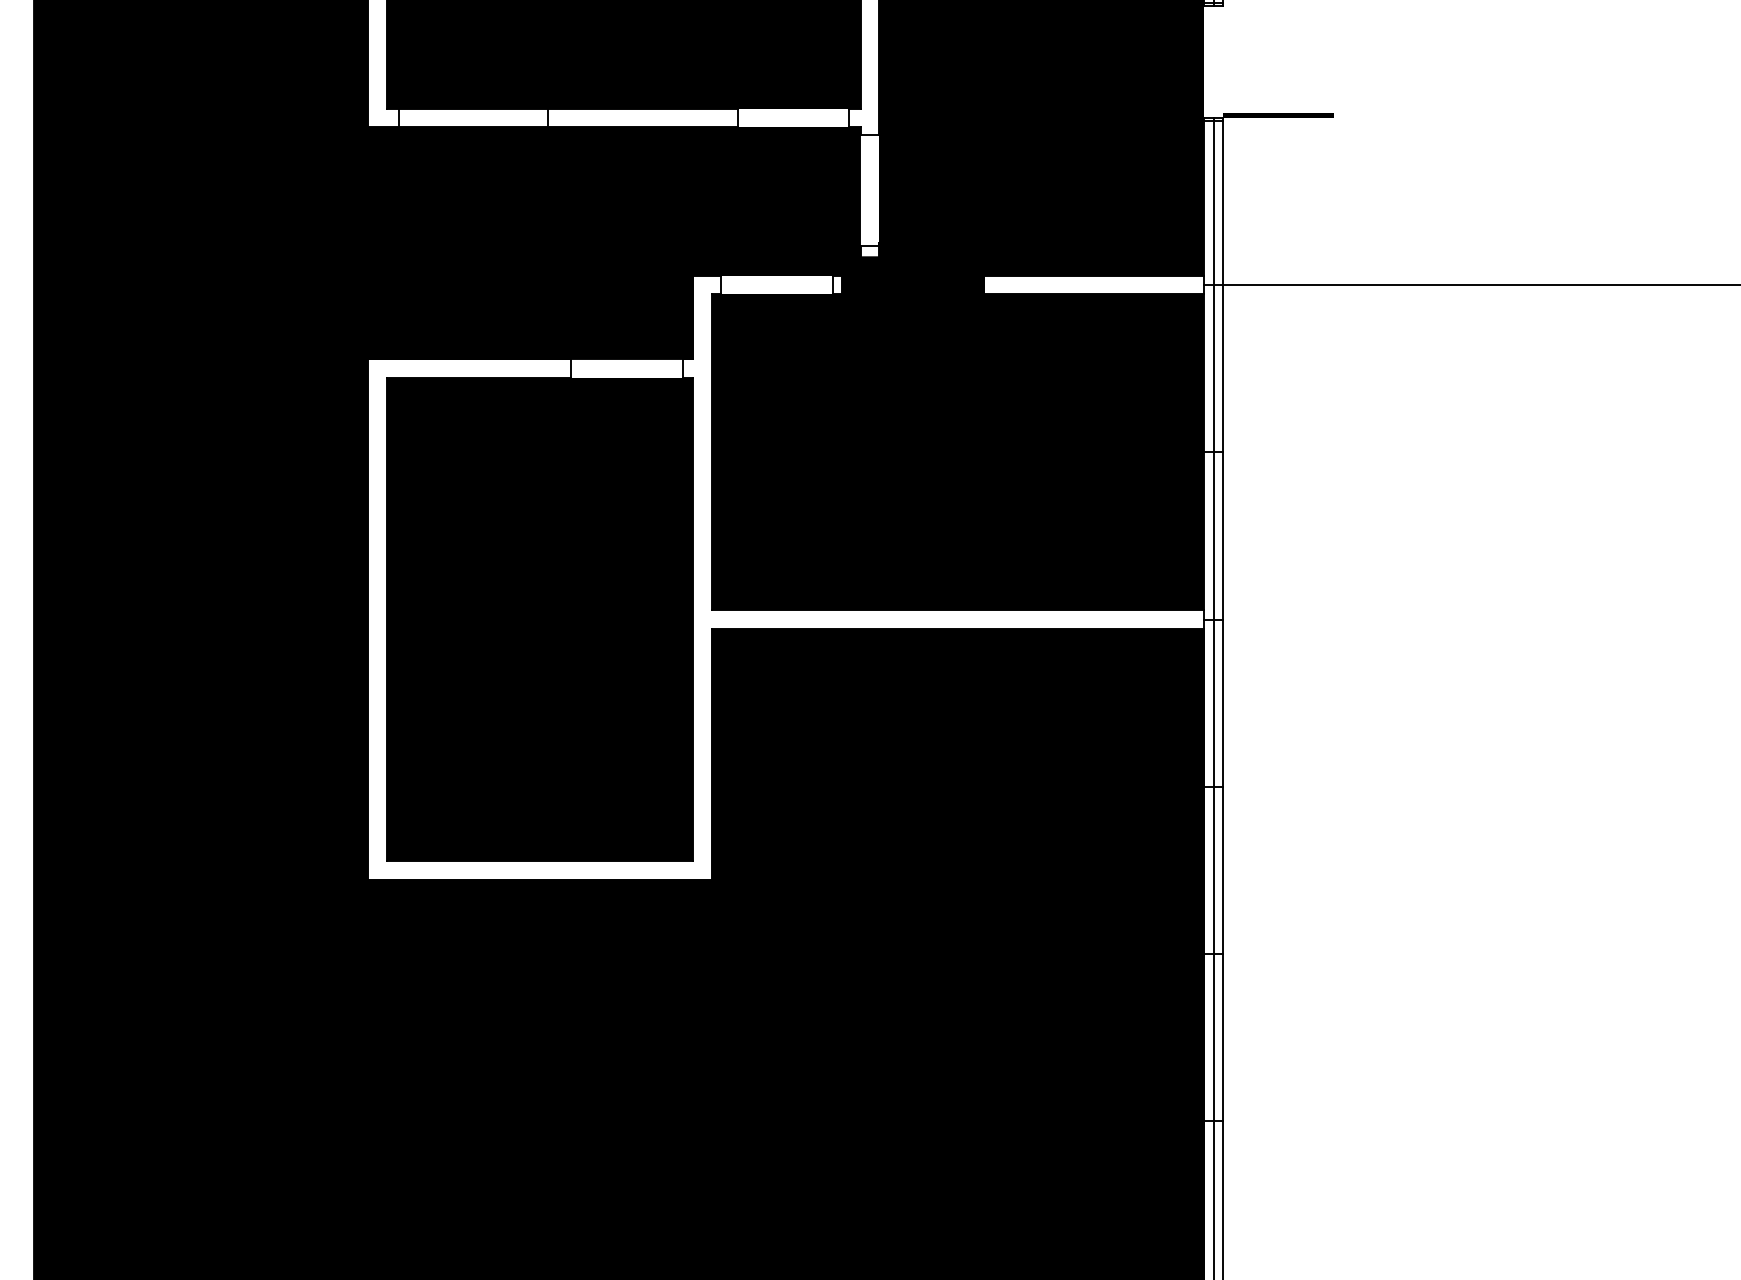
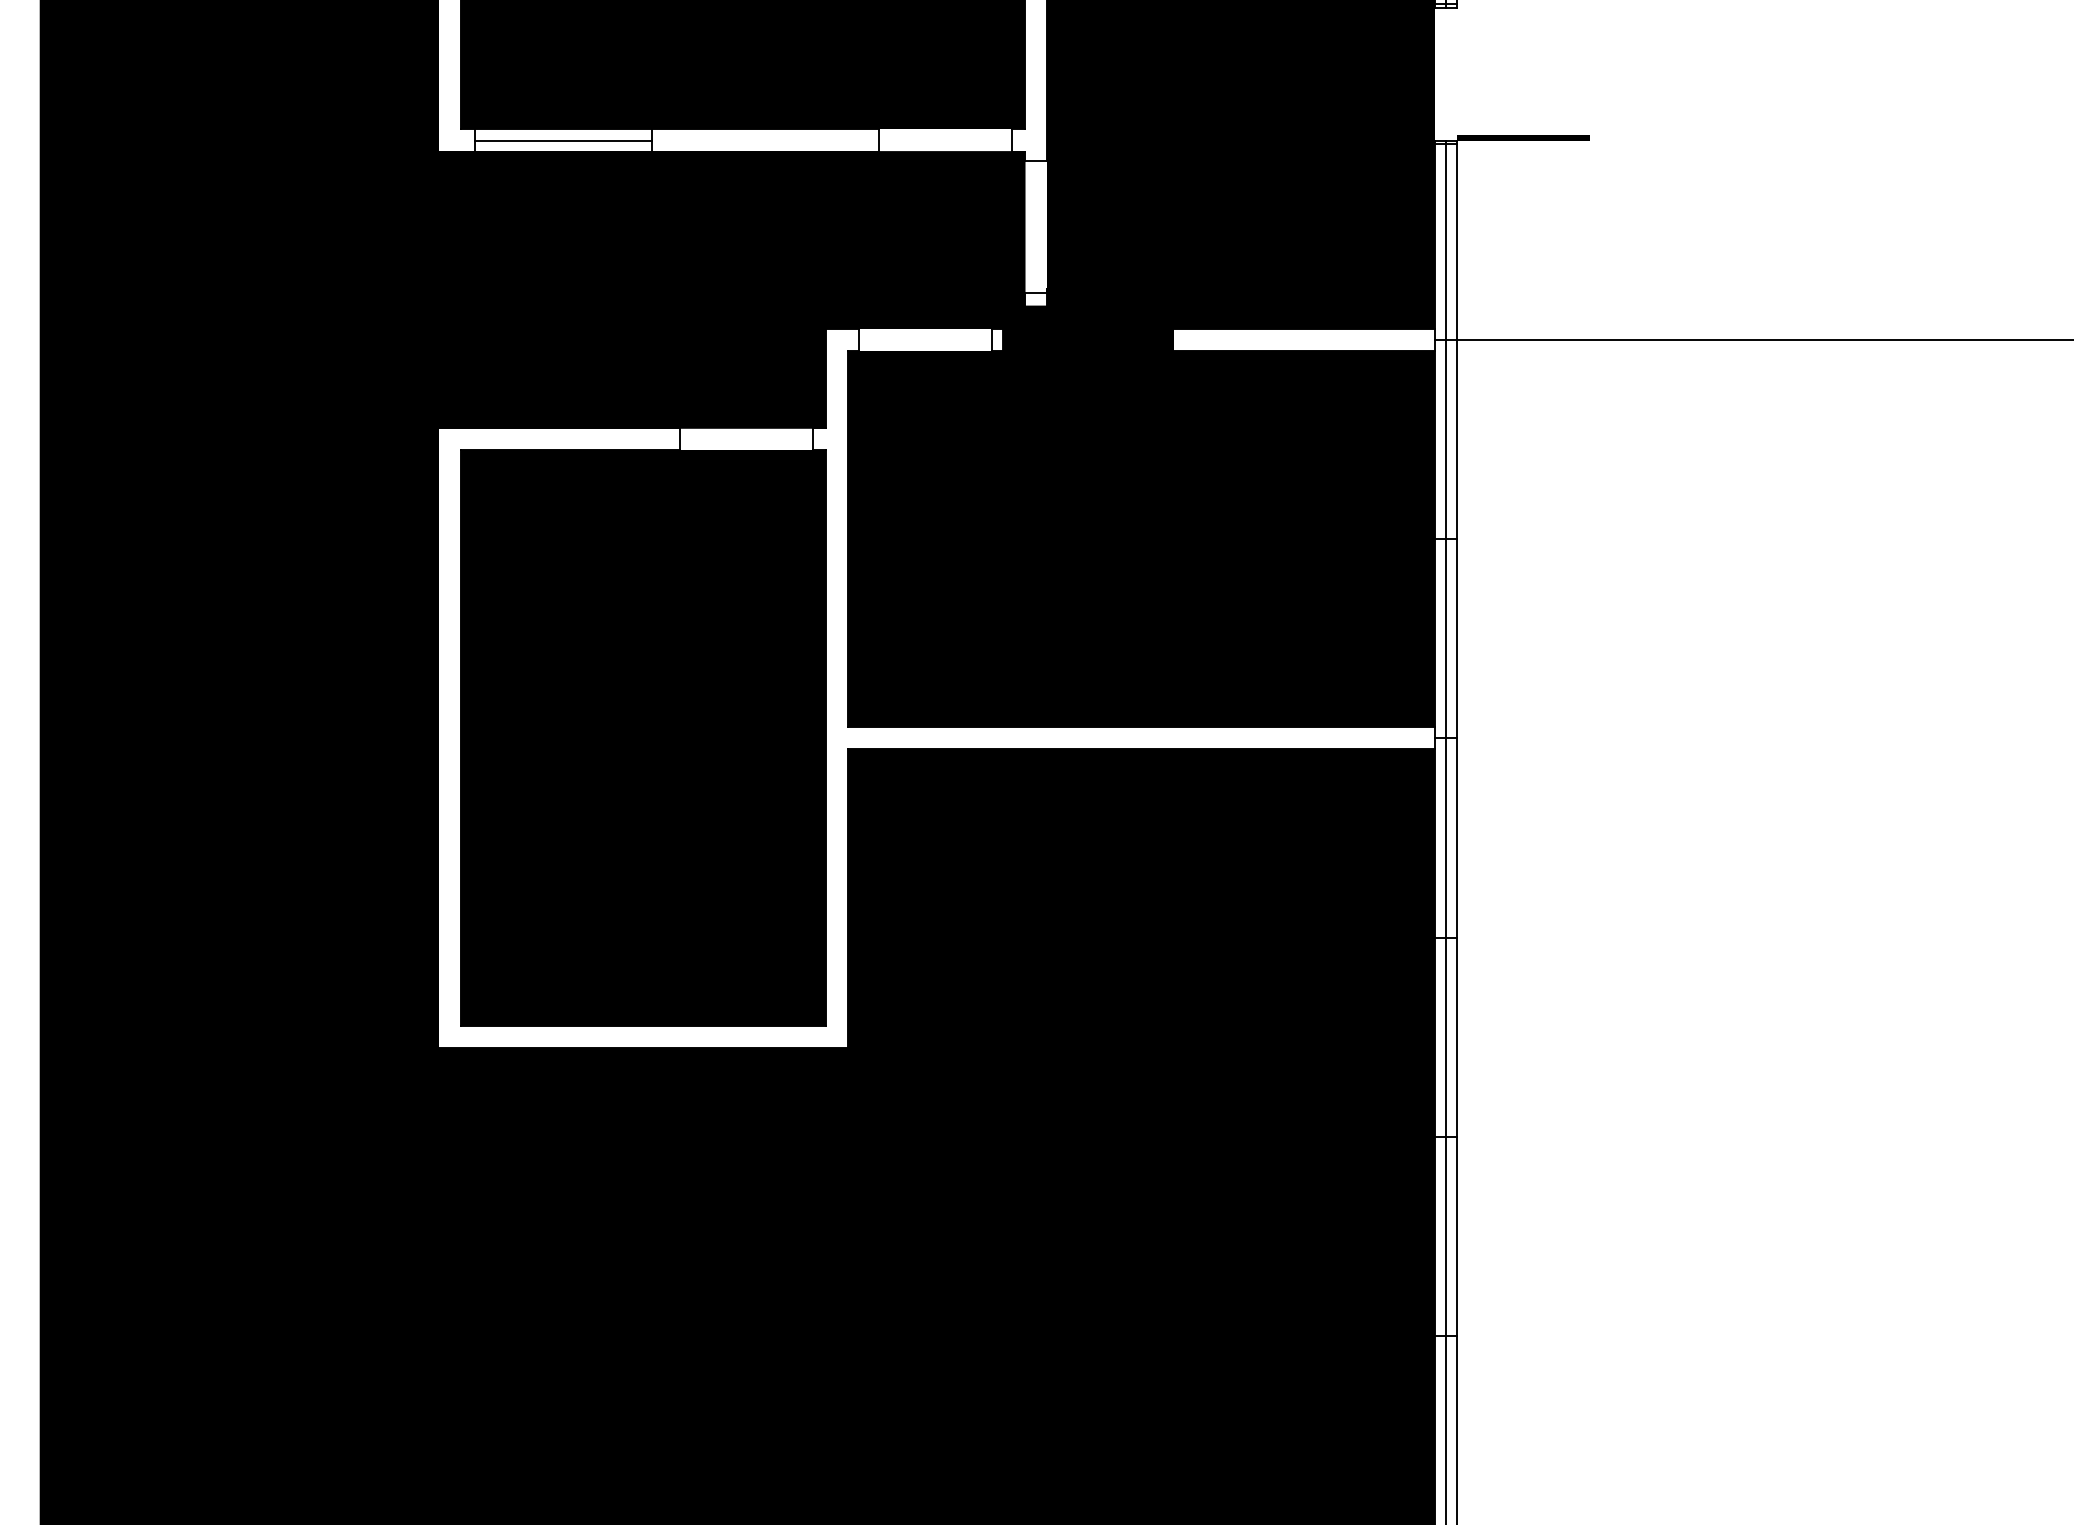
line: (473, 117) -> (563, 140), added

